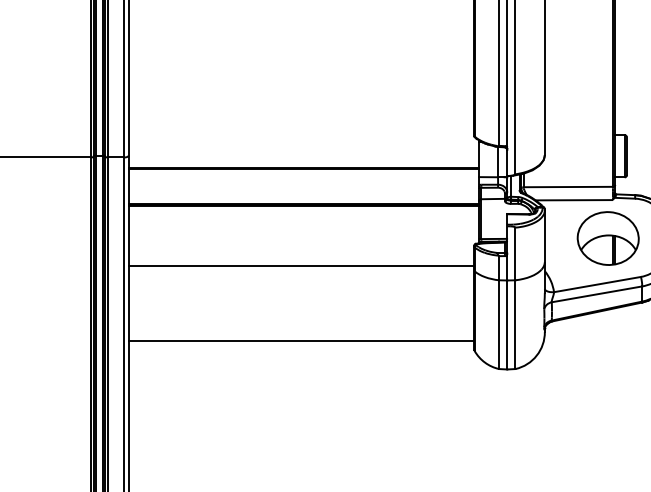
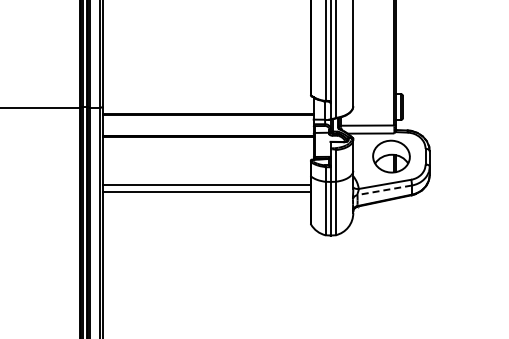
line: (301, 266) -> (206, 185), moved
line: (596, 294) -> (384, 190), solid -> dashed
line: (301, 341) -> (206, 191), moved

